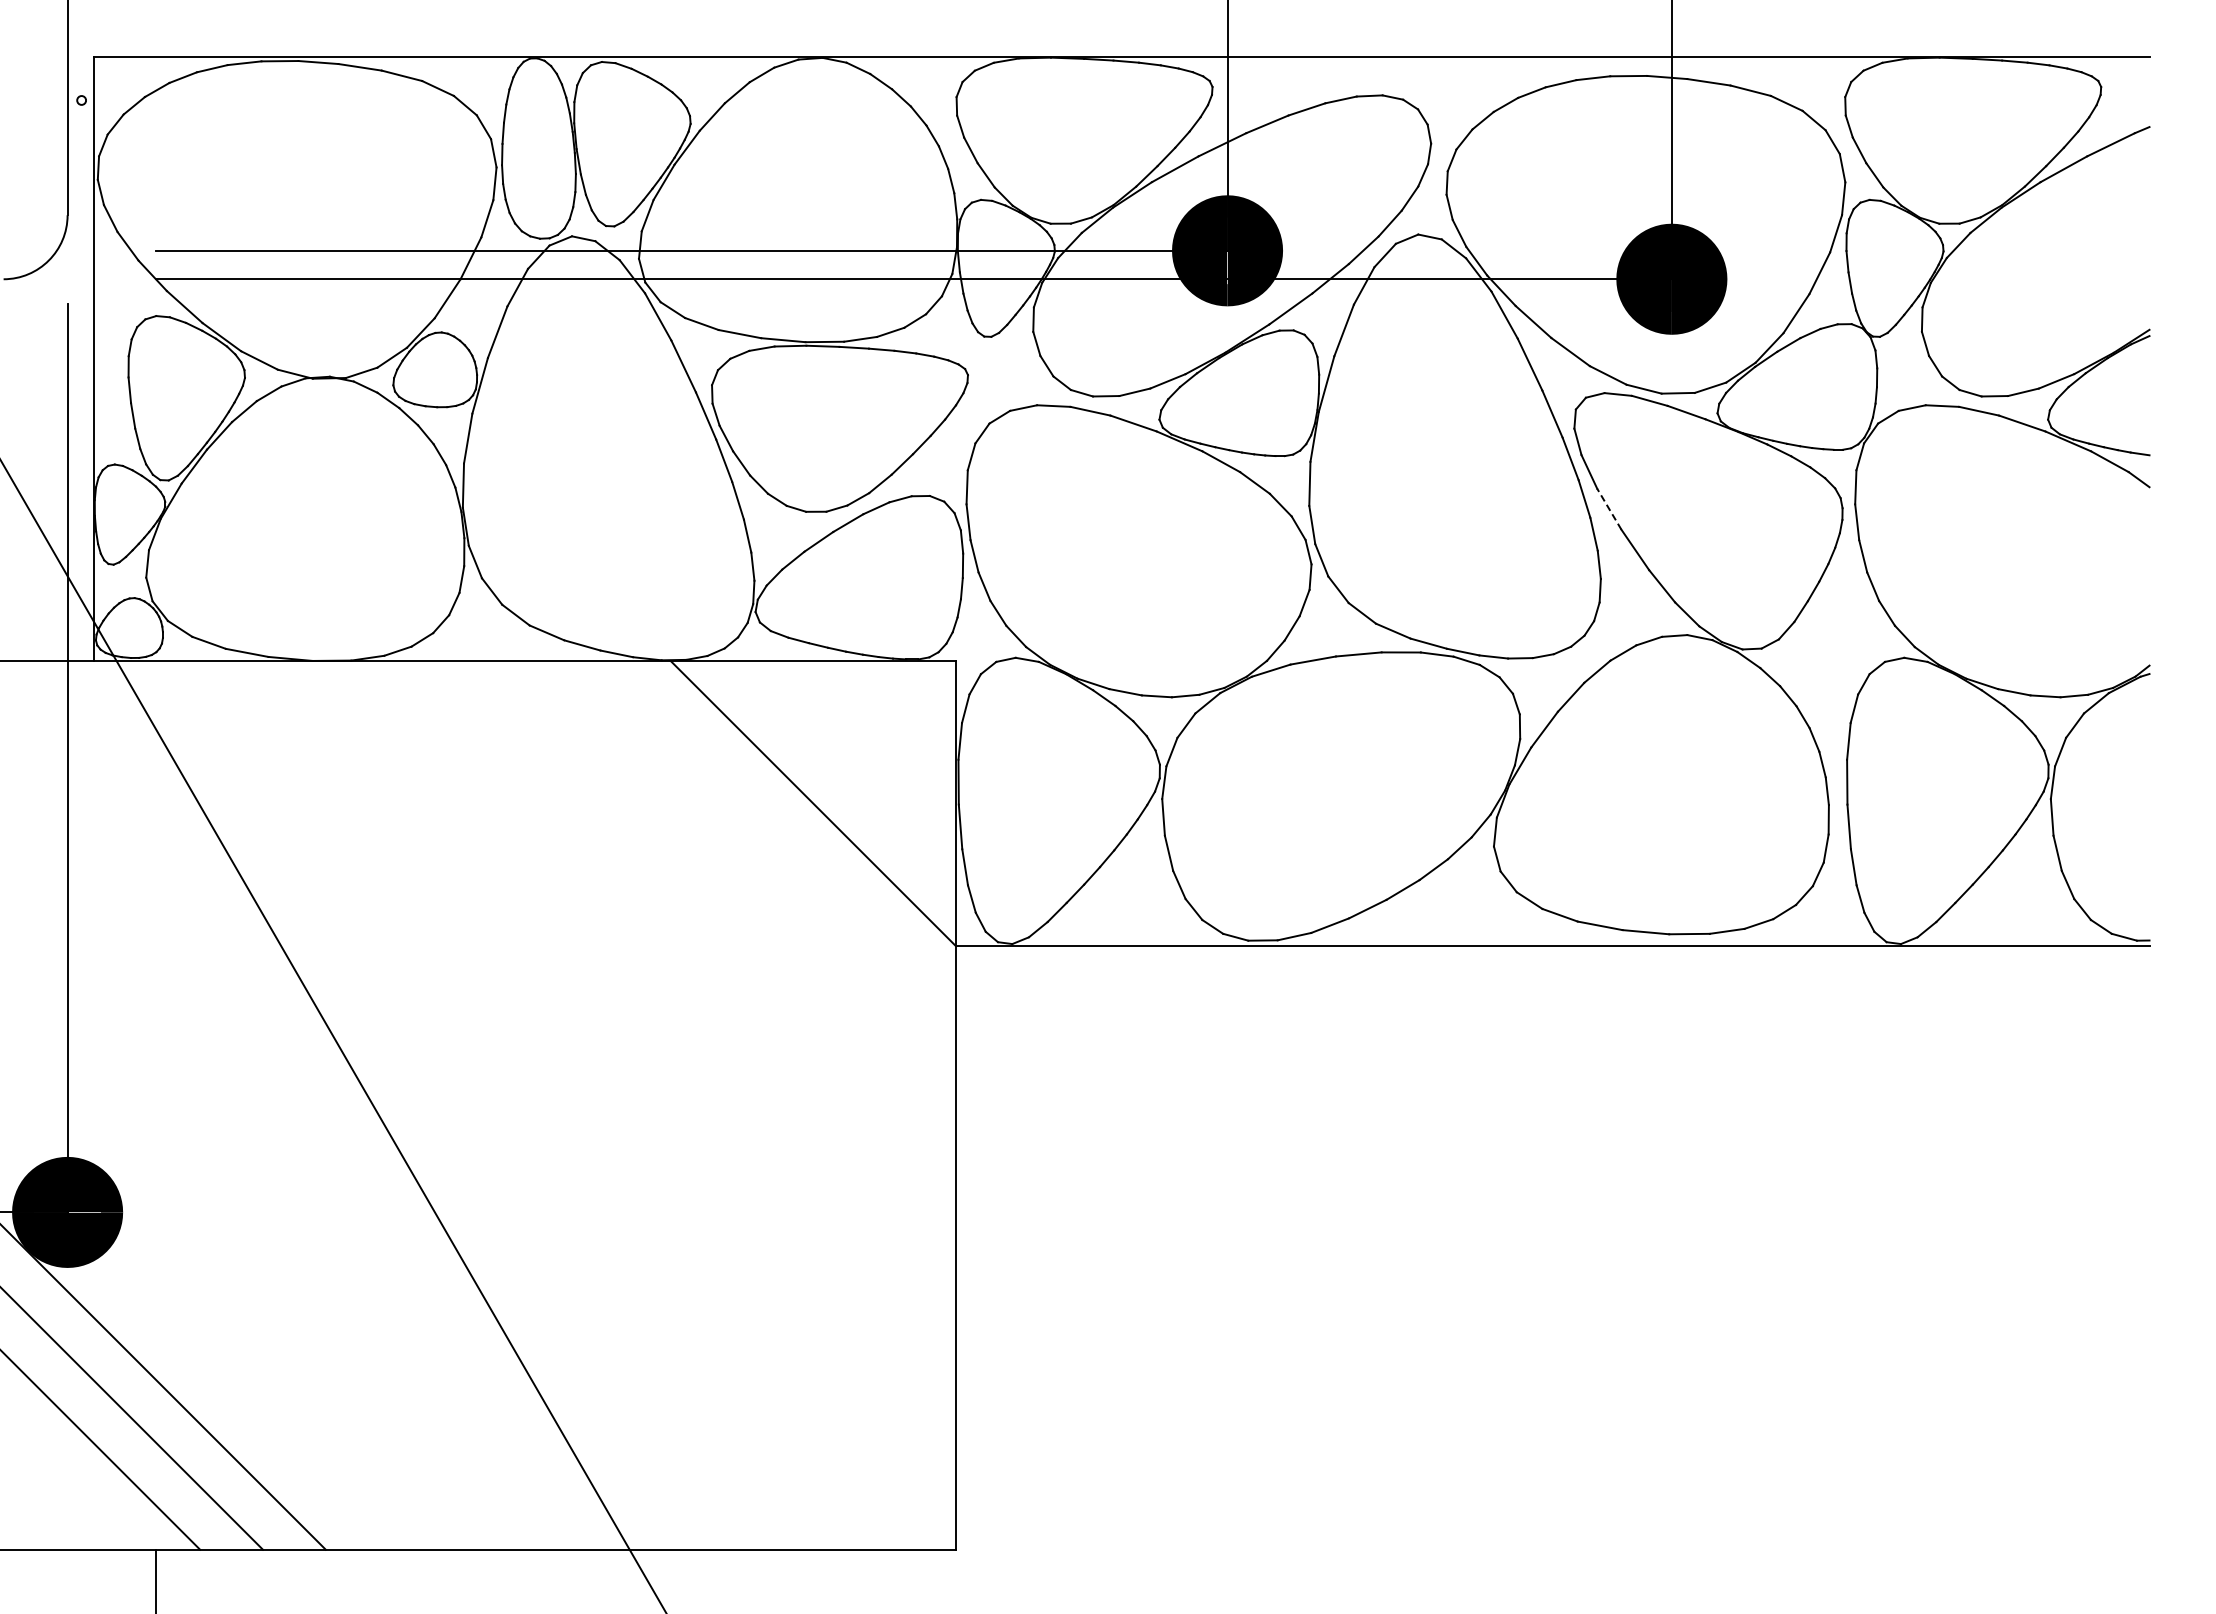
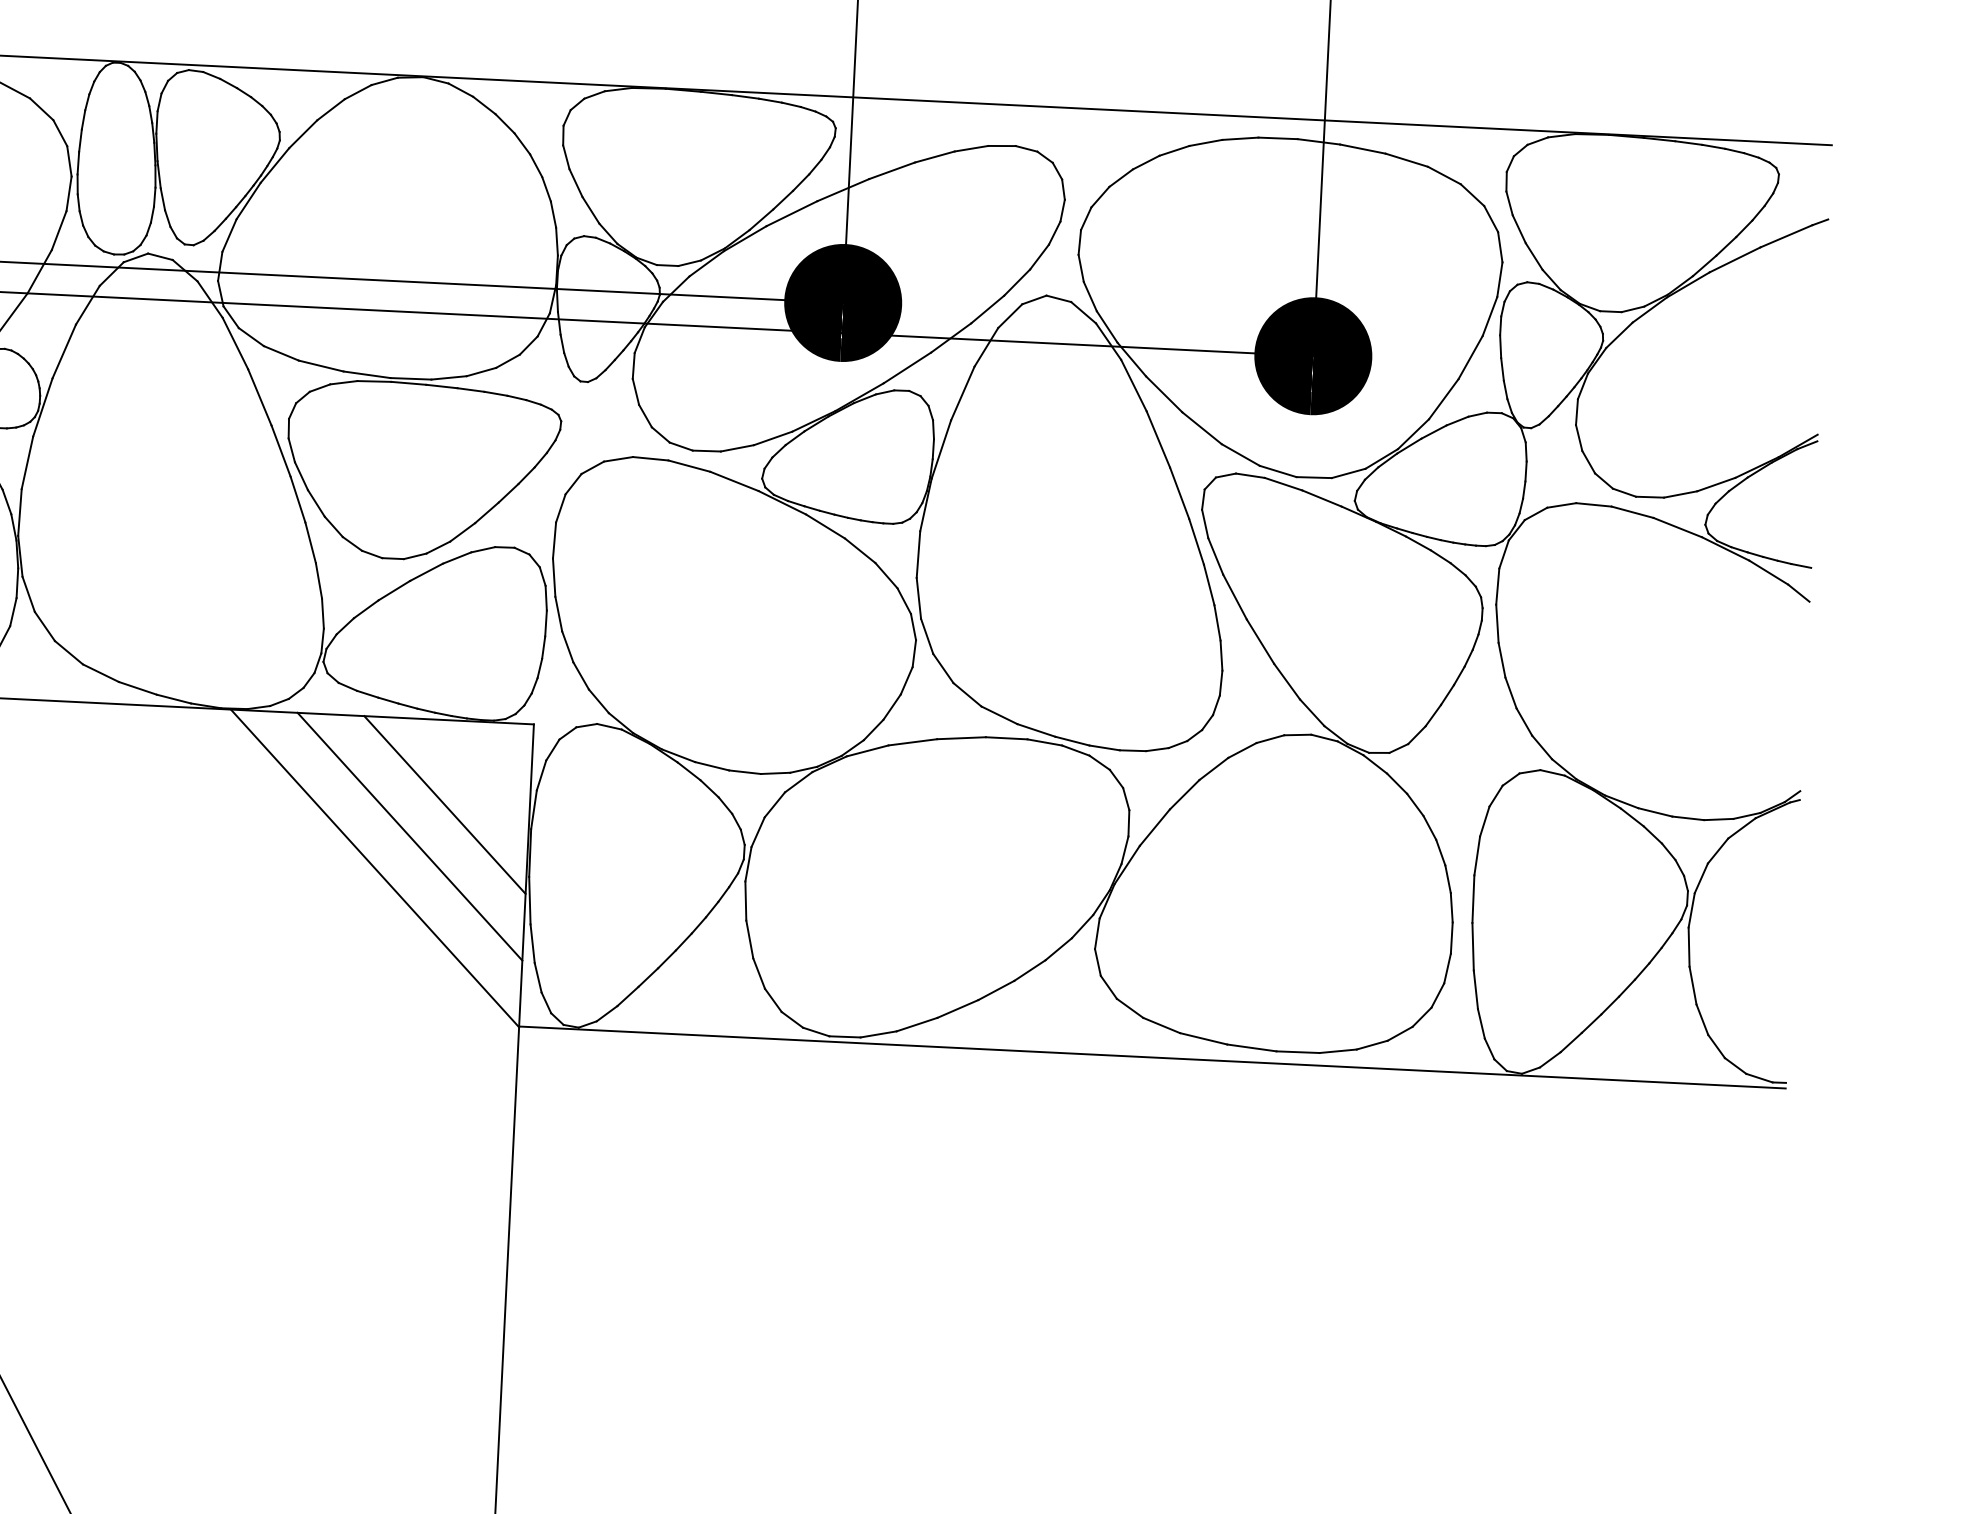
line: (1609, 509) -> (1235, 597), dashed -> solid
line: (876, 740) -> (445, 804), added
line: (844, 772) -> (409, 836), added

